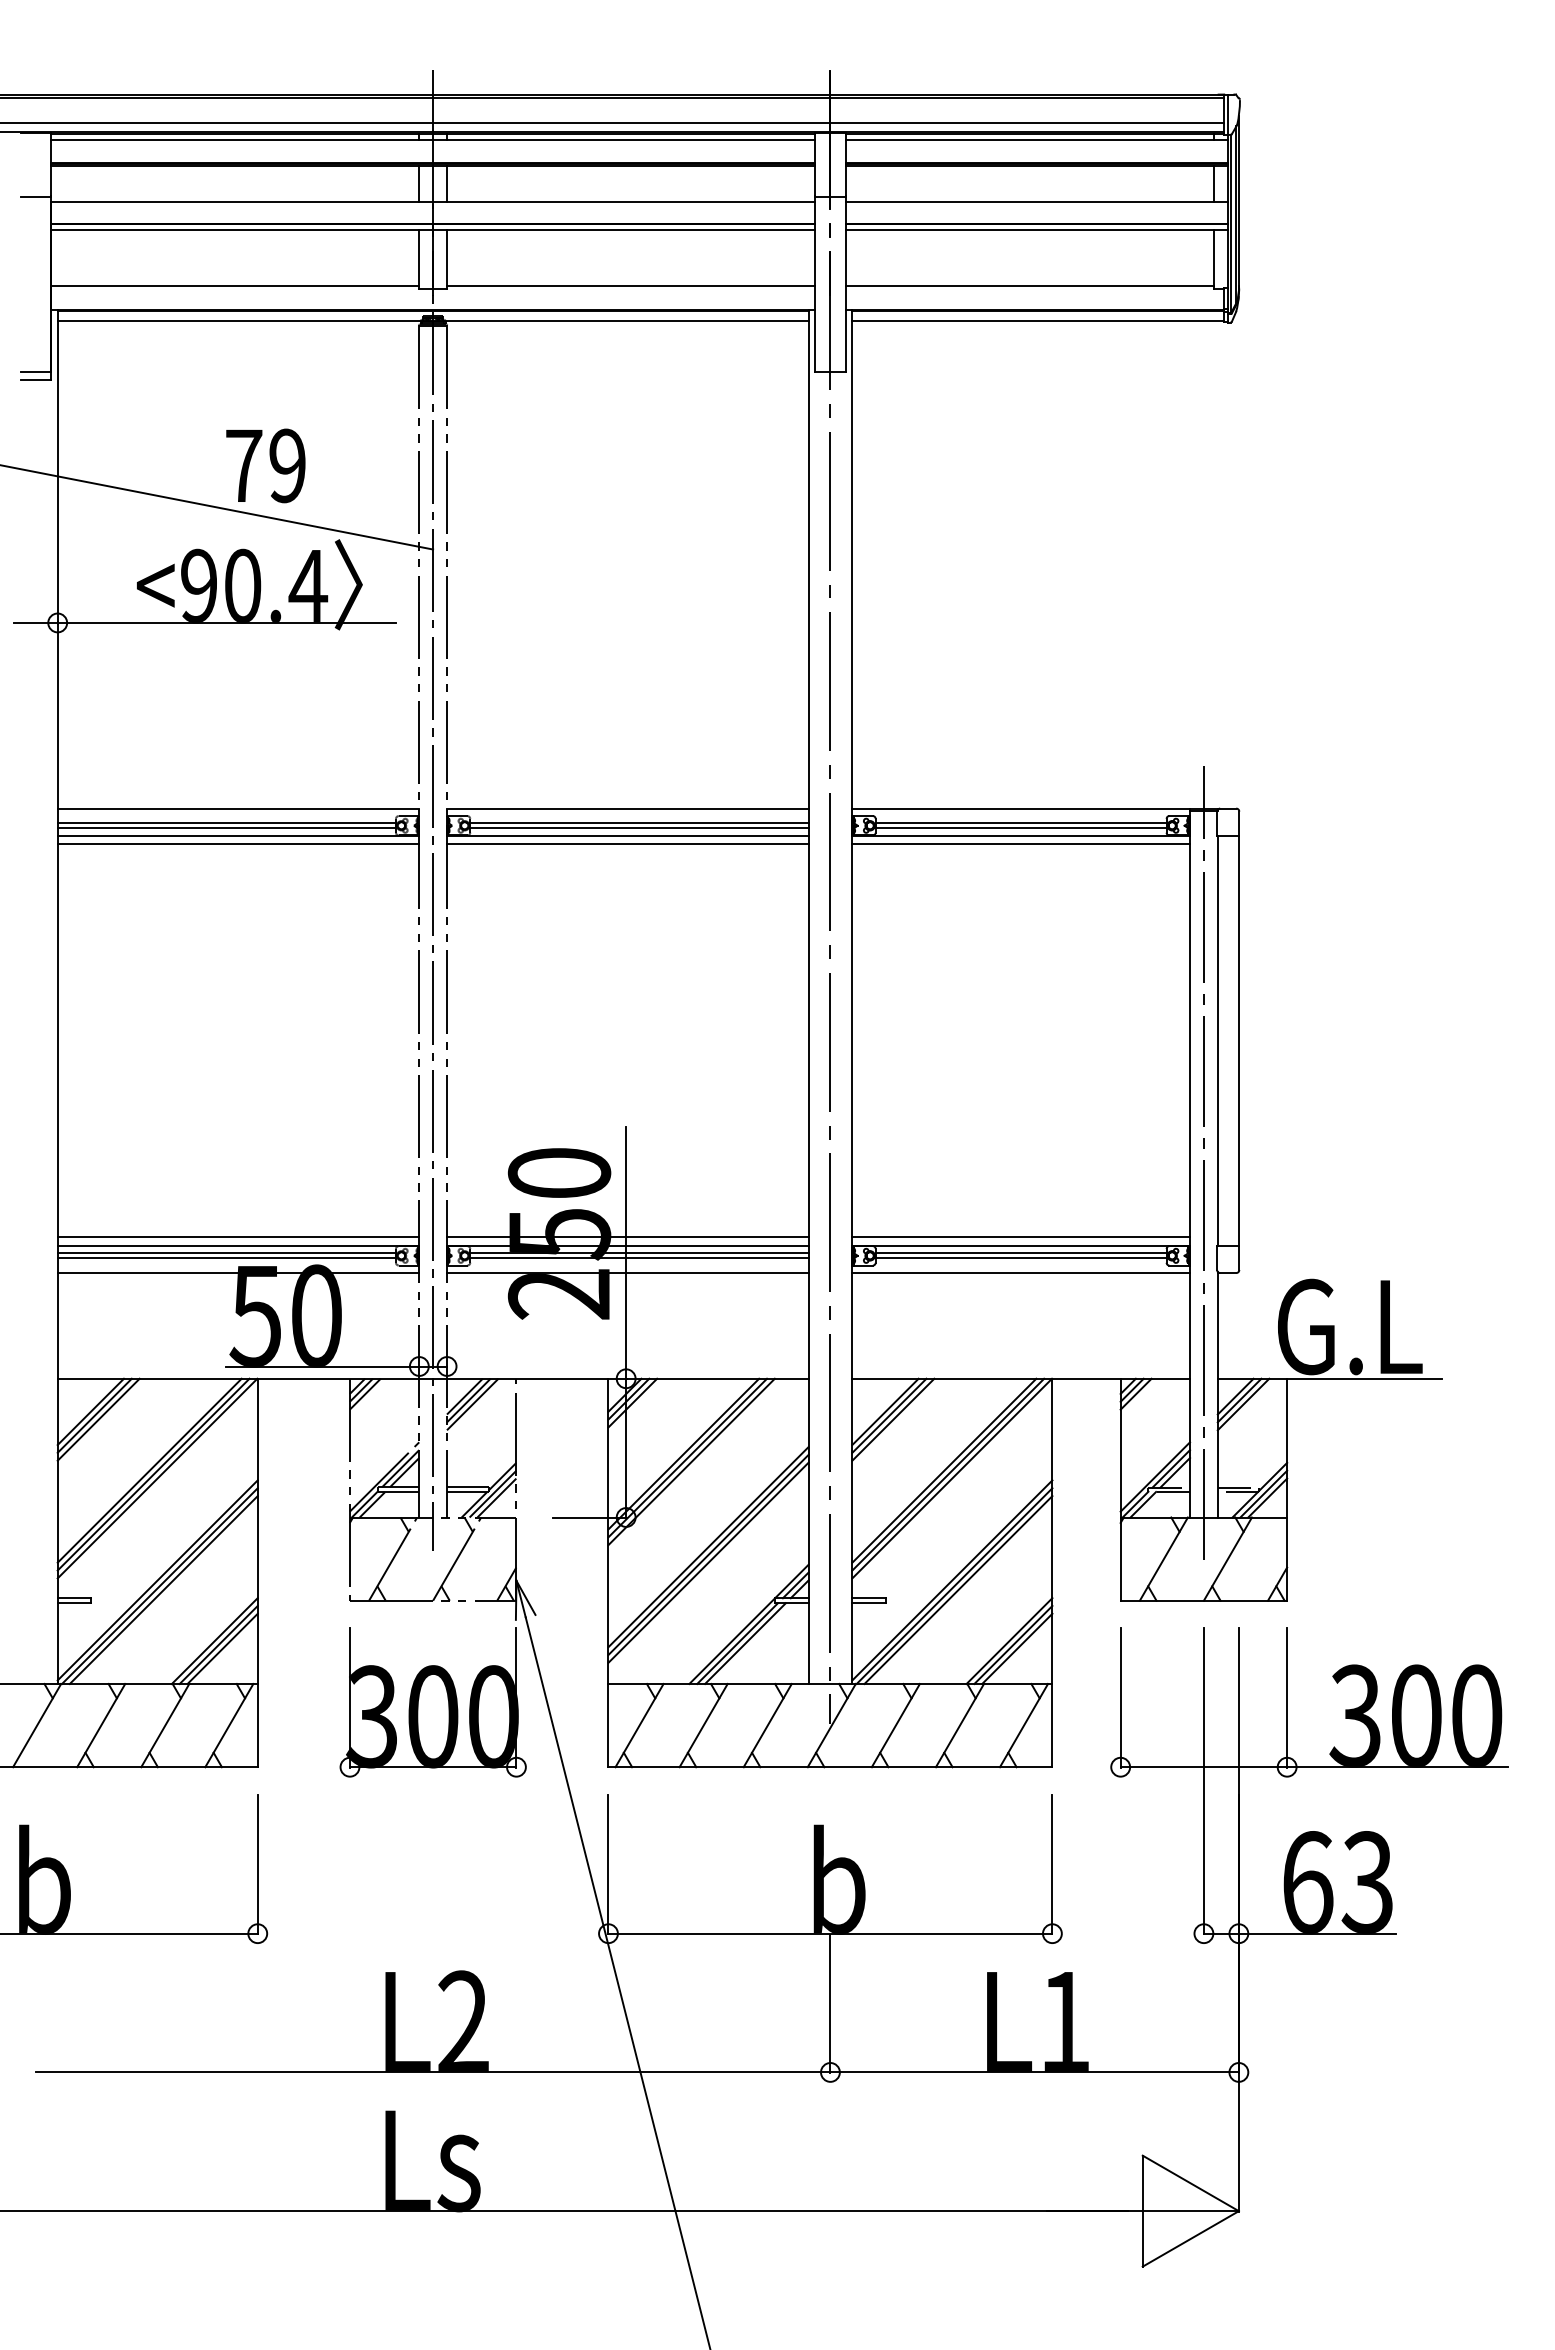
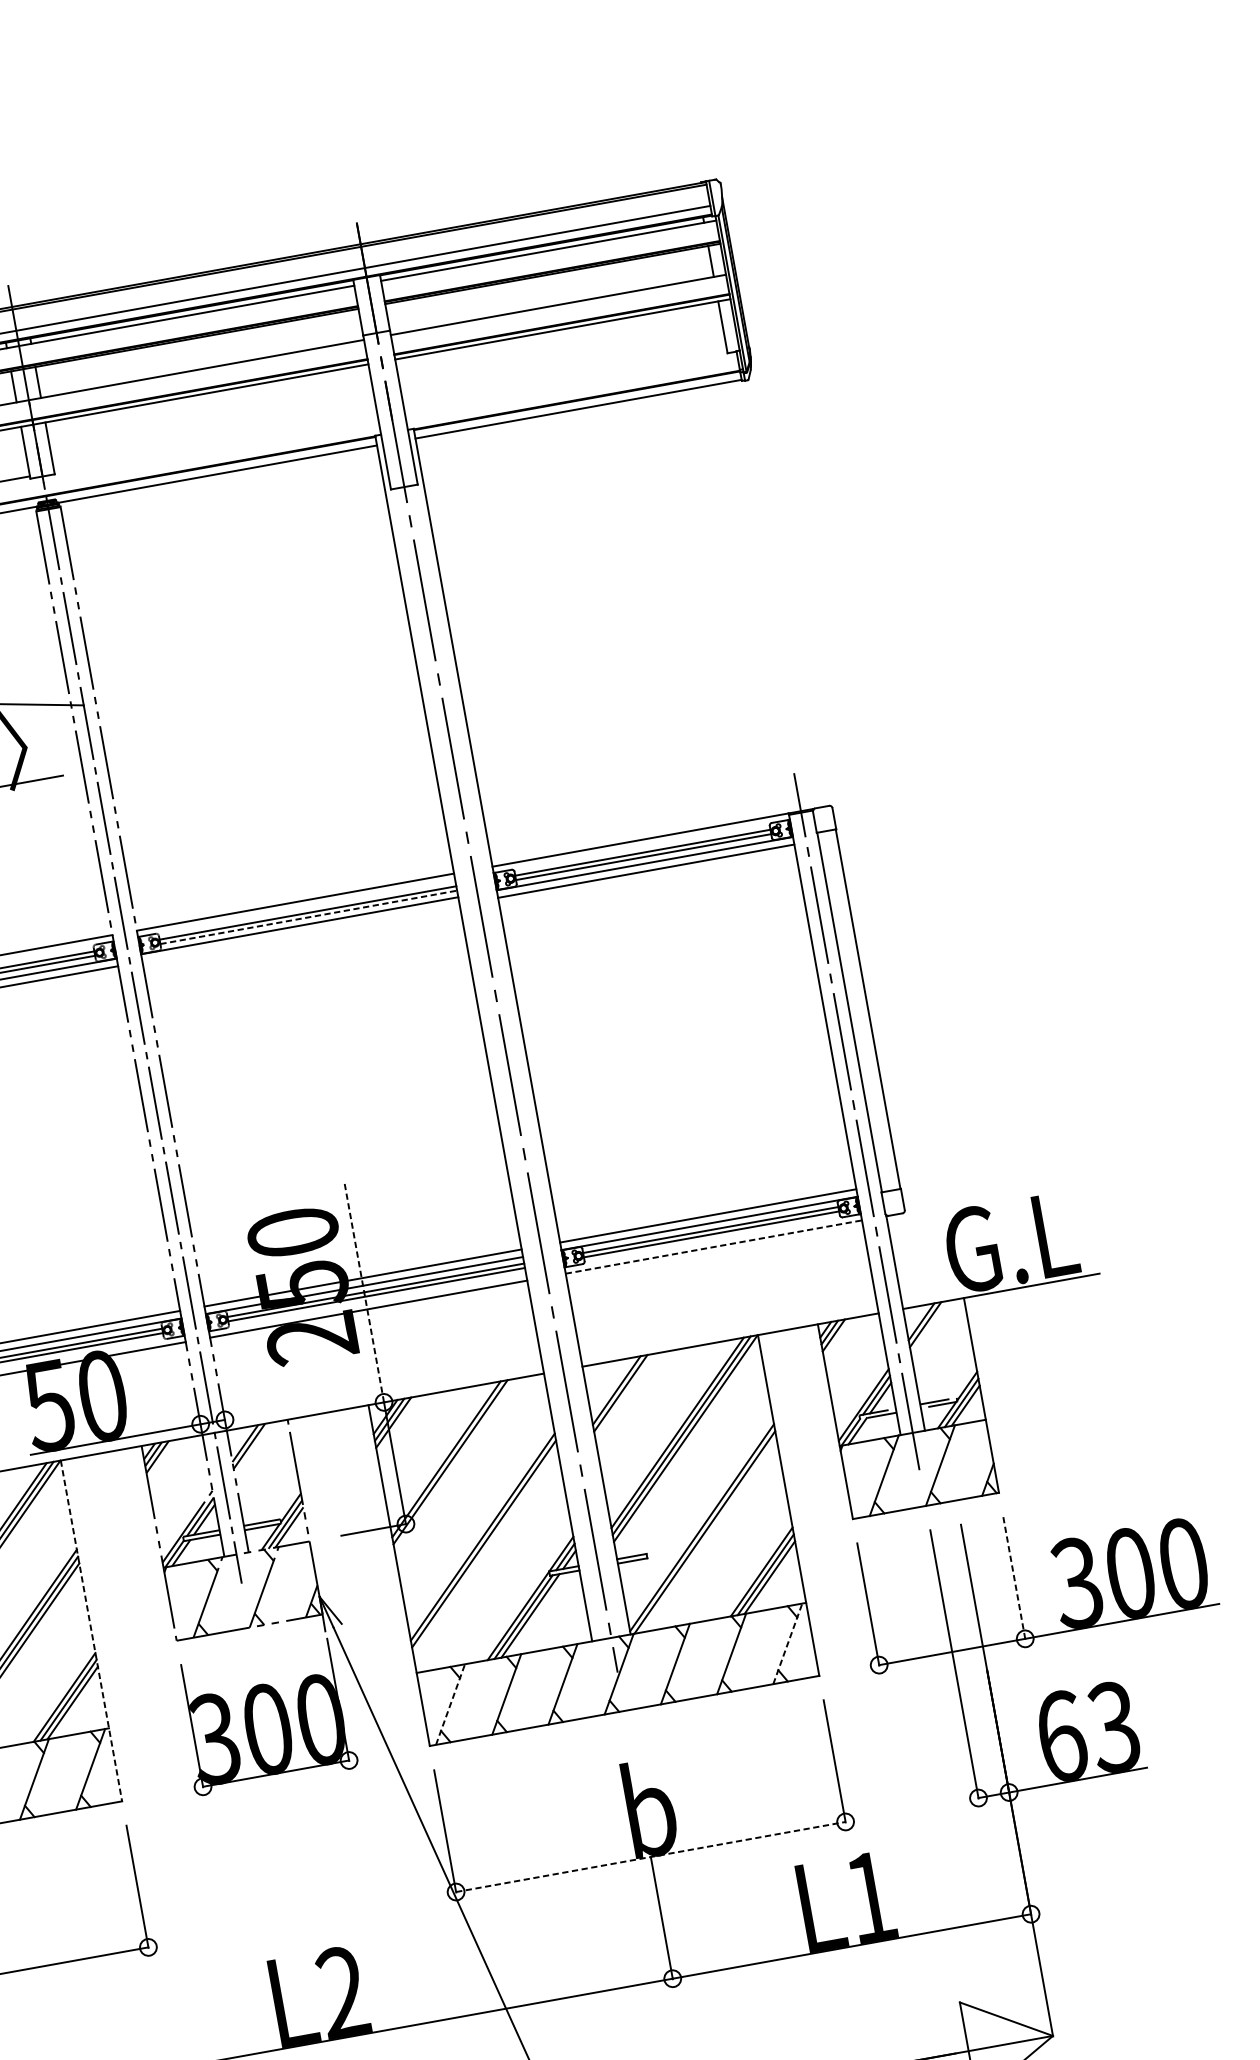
line: (630, 286) -> (215, 443), removed
line: (1029, 286) -> (565, 380), removed
line: (639, 828) -> (308, 917), solid -> dashed
line: (627, 844) -> (300, 933), removed
line: (626, 1252) -> (364, 1291), solid -> dashed
line: (1021, 1272) -> (714, 1246), solid -> dashed
line: (472, 1404) -> (253, 1449), removed
line: (1243, 1404) -> (929, 1327), removed
line: (893, 1419) -> (625, 1395), removed
line: (691, 1461) -> (454, 1464), removed
line: (708, 1562) -> (485, 1550), removed
line: (257, 1573) -> (91, 1631), solid -> dashed
line: (958, 1589) -> (708, 1534), removed
line: (1287, 1698) -> (1014, 1578), solid -> dashed
line: (639, 1725) -> (450, 1704), solid -> dashed
line: (1024, 1725) -> (788, 1643), solid -> dashed
line: (830, 1933) -> (650, 1856), solid -> dashed

